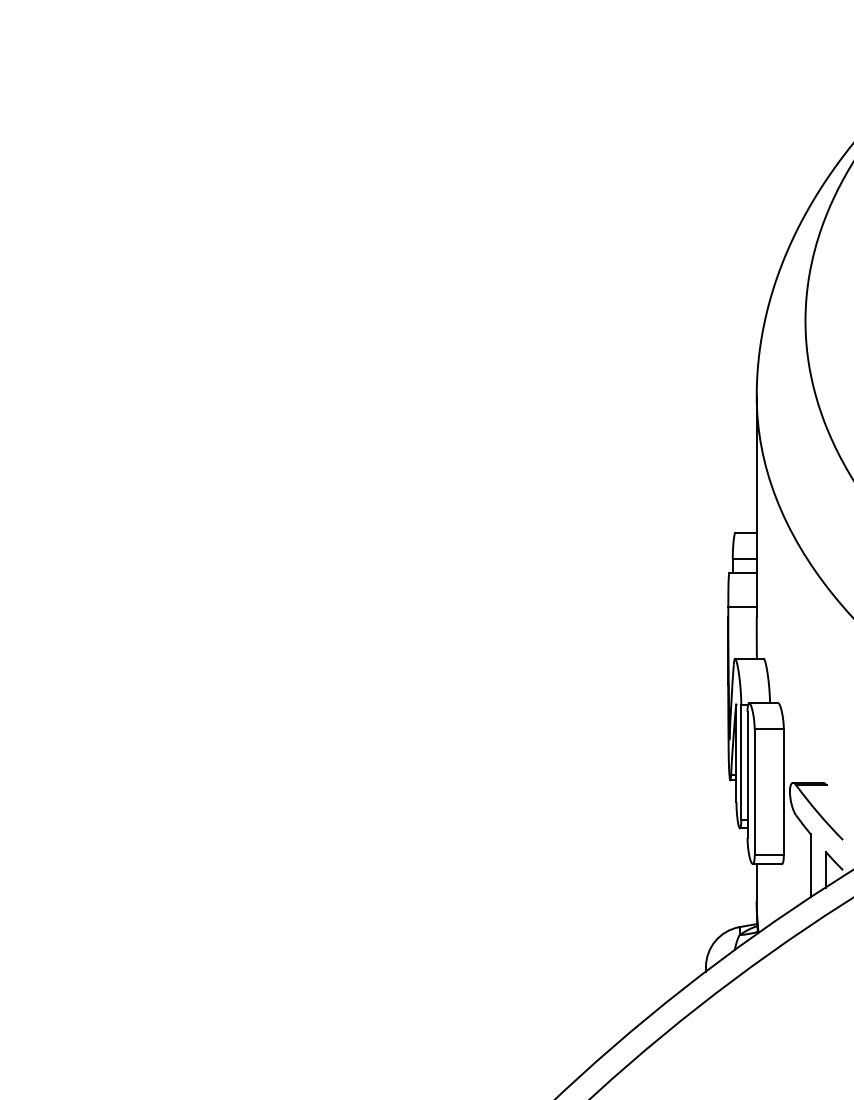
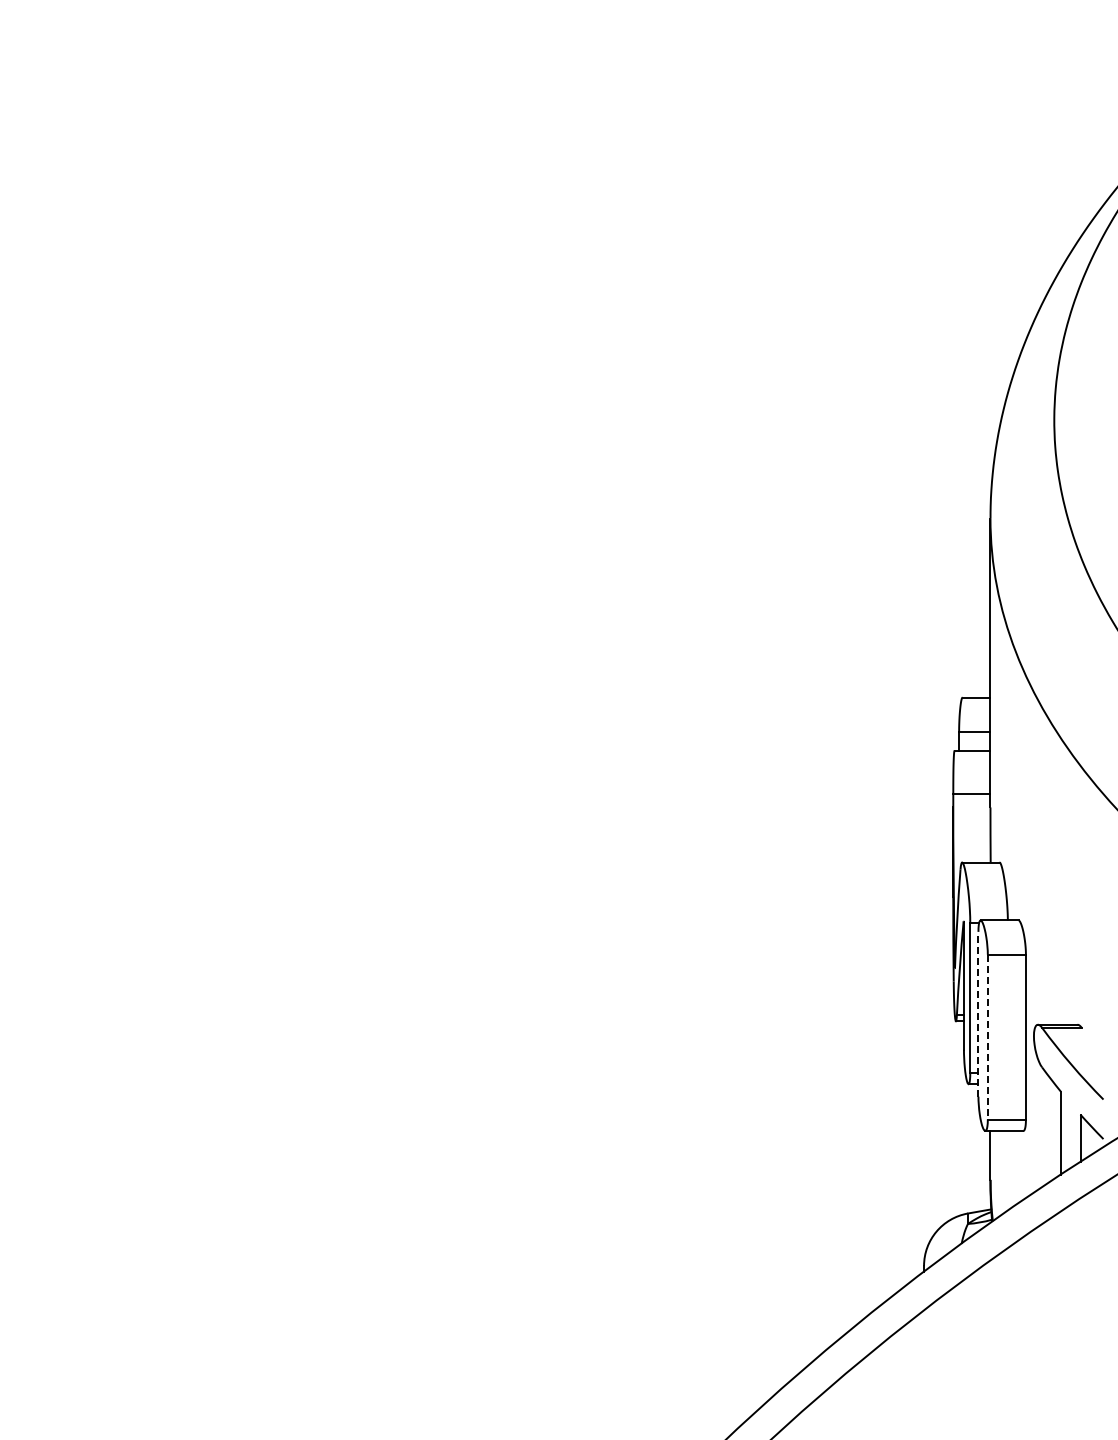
line: (747, 774) -> (978, 1013), solid -> dashed
line: (754, 792) -> (987, 1037), solid -> dashed

